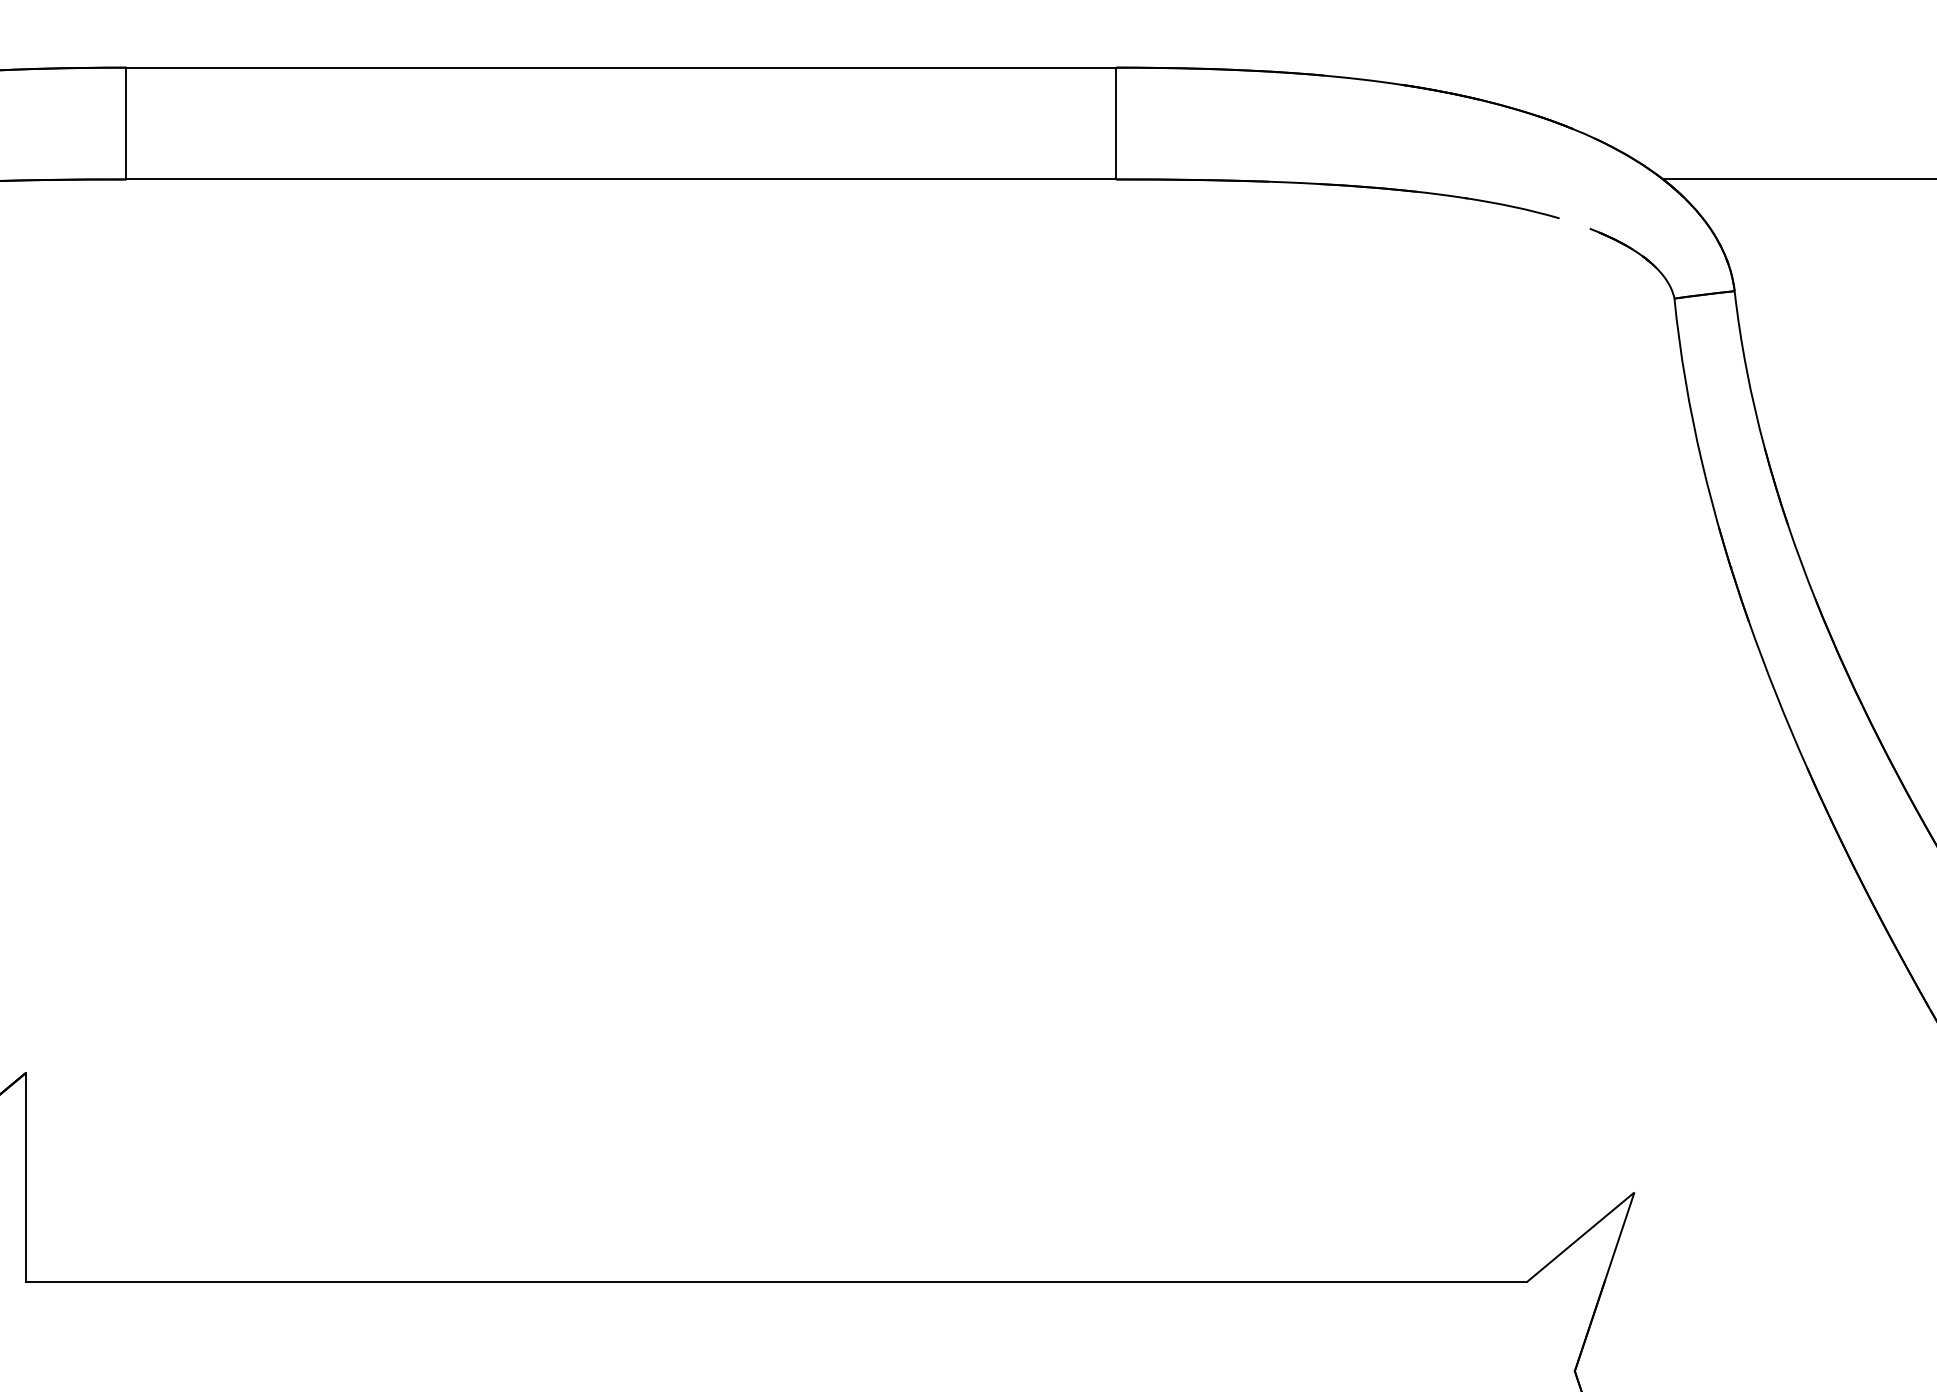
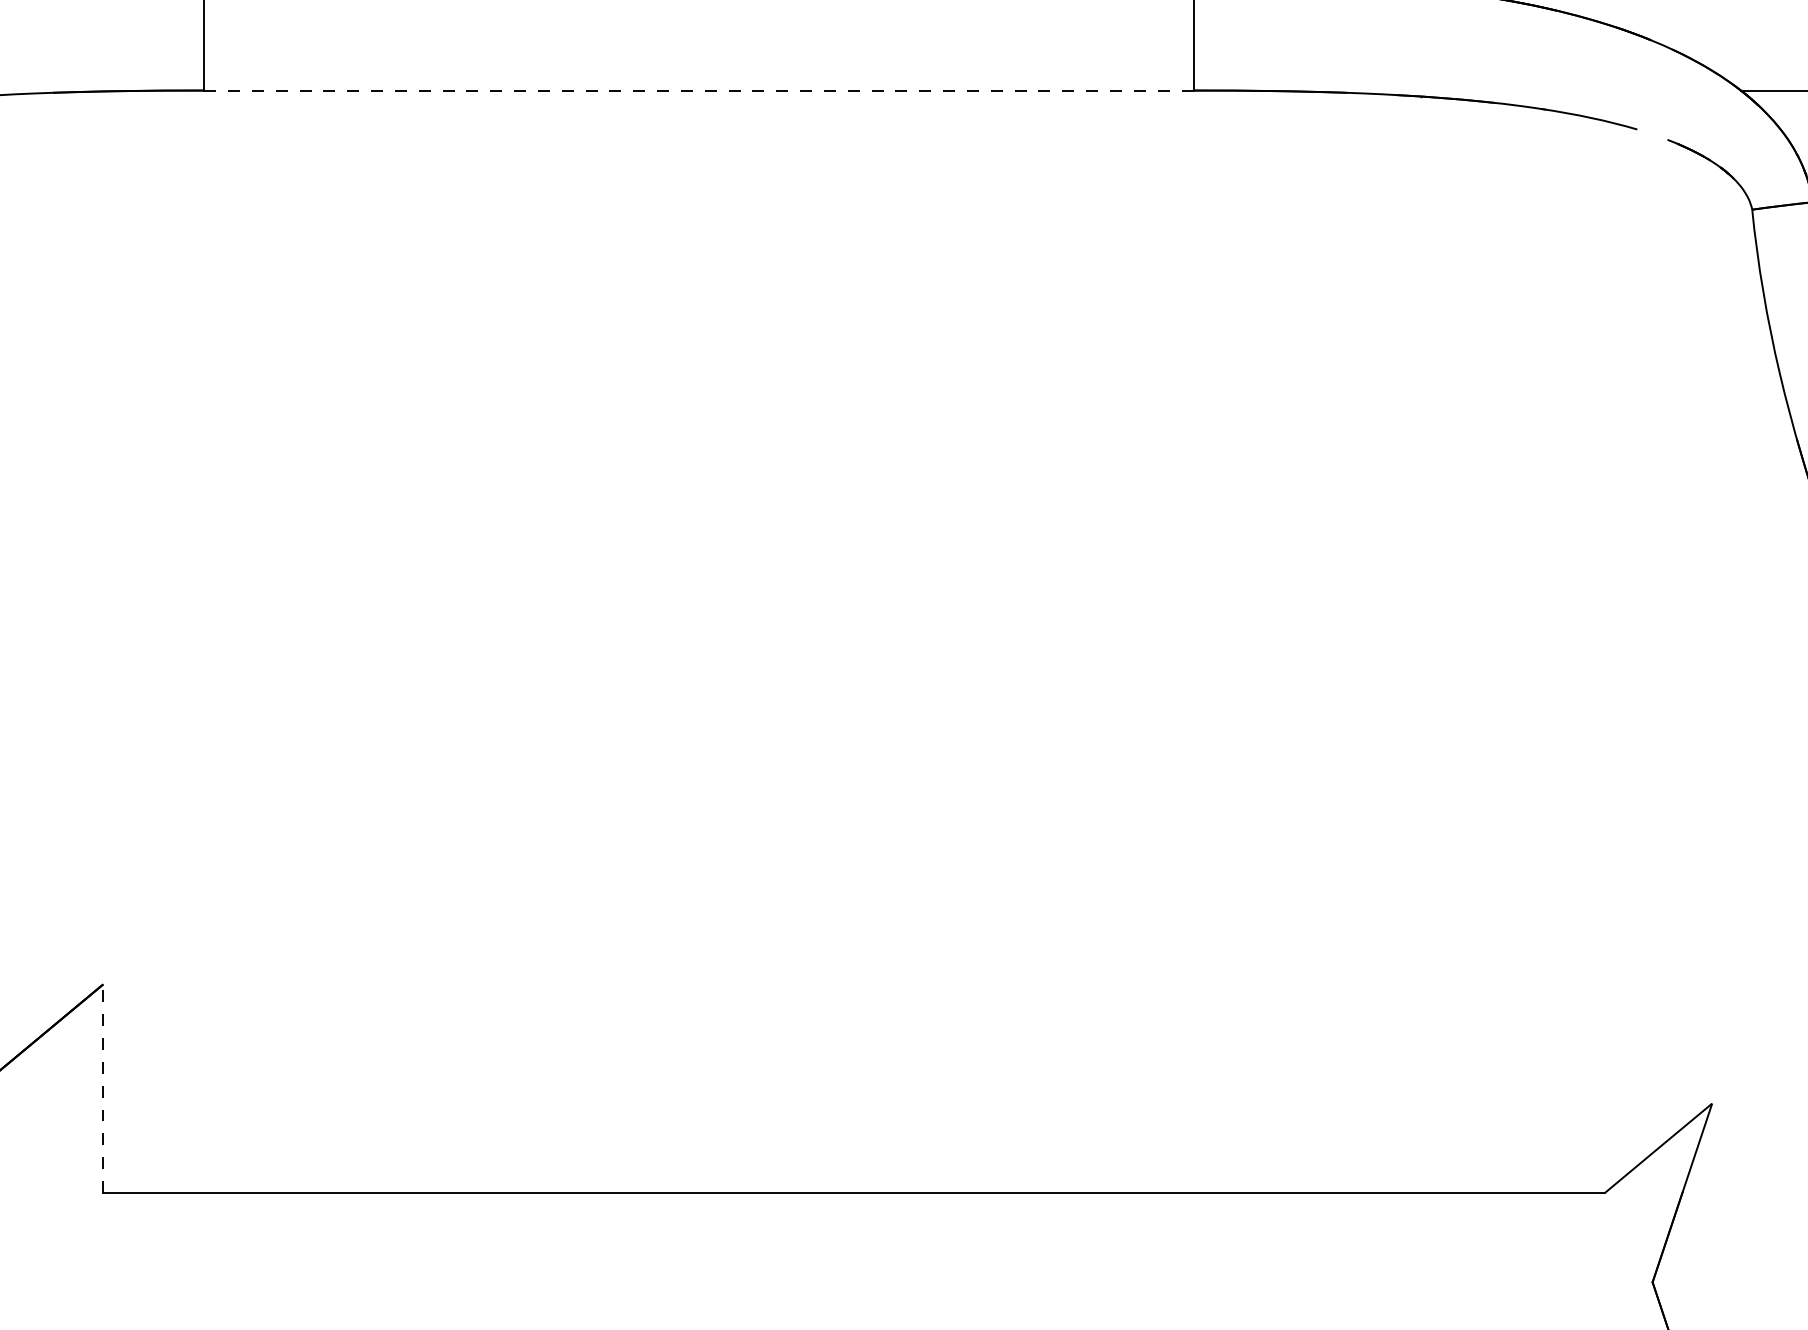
line: (621, 179) -> (699, 90), solid -> dashed
line: (25, 1177) -> (103, 1088), solid -> dashed

